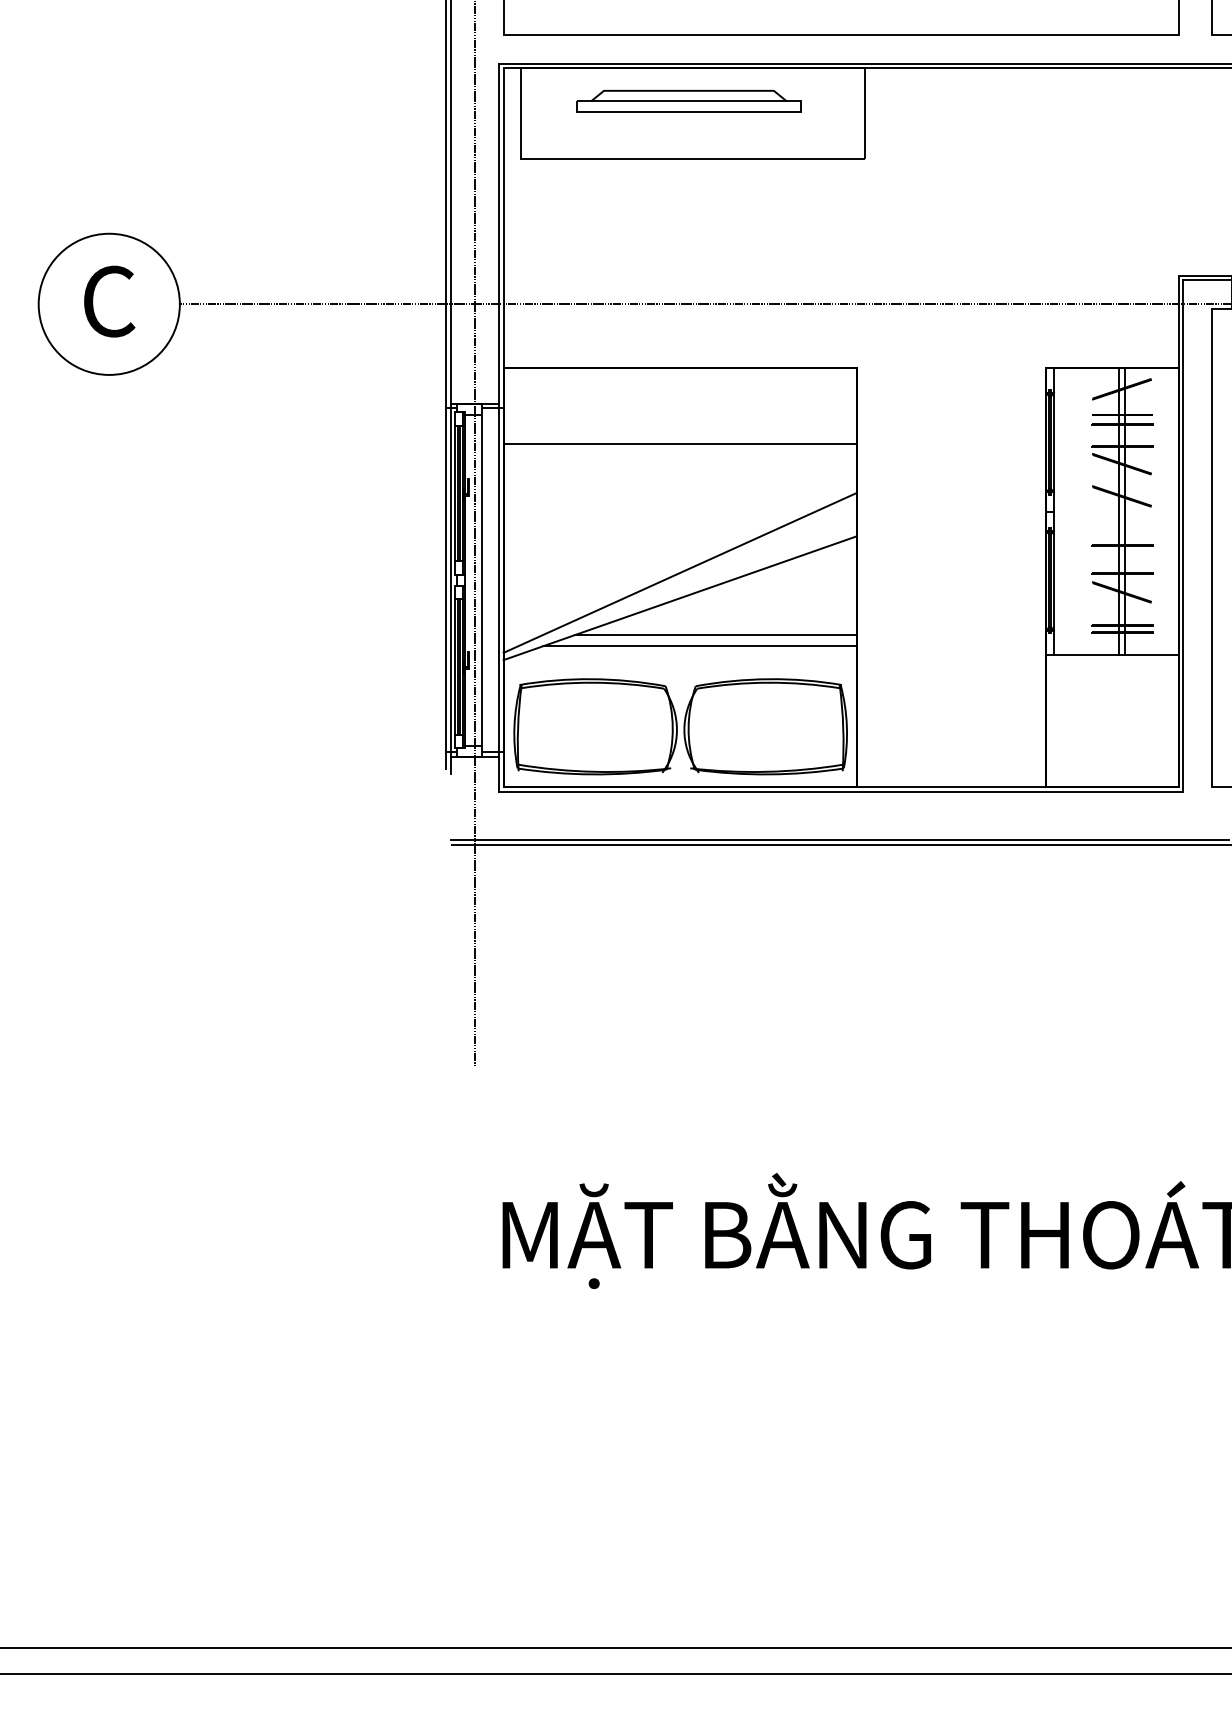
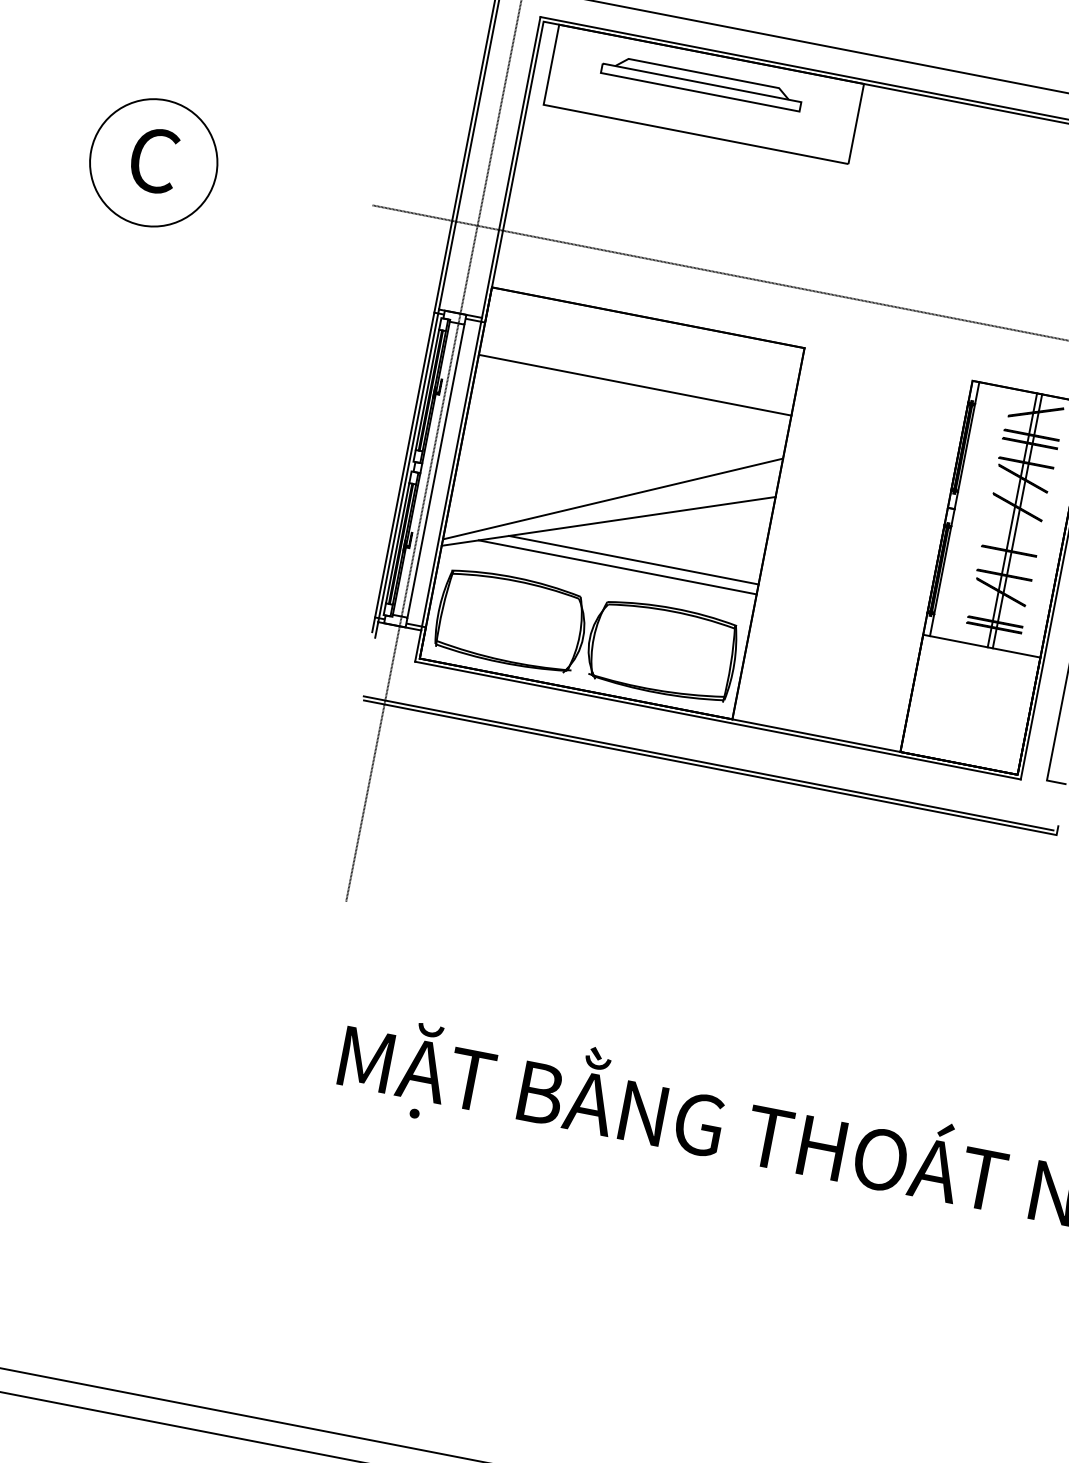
line: (267, 304) -> (293, 190), removed

